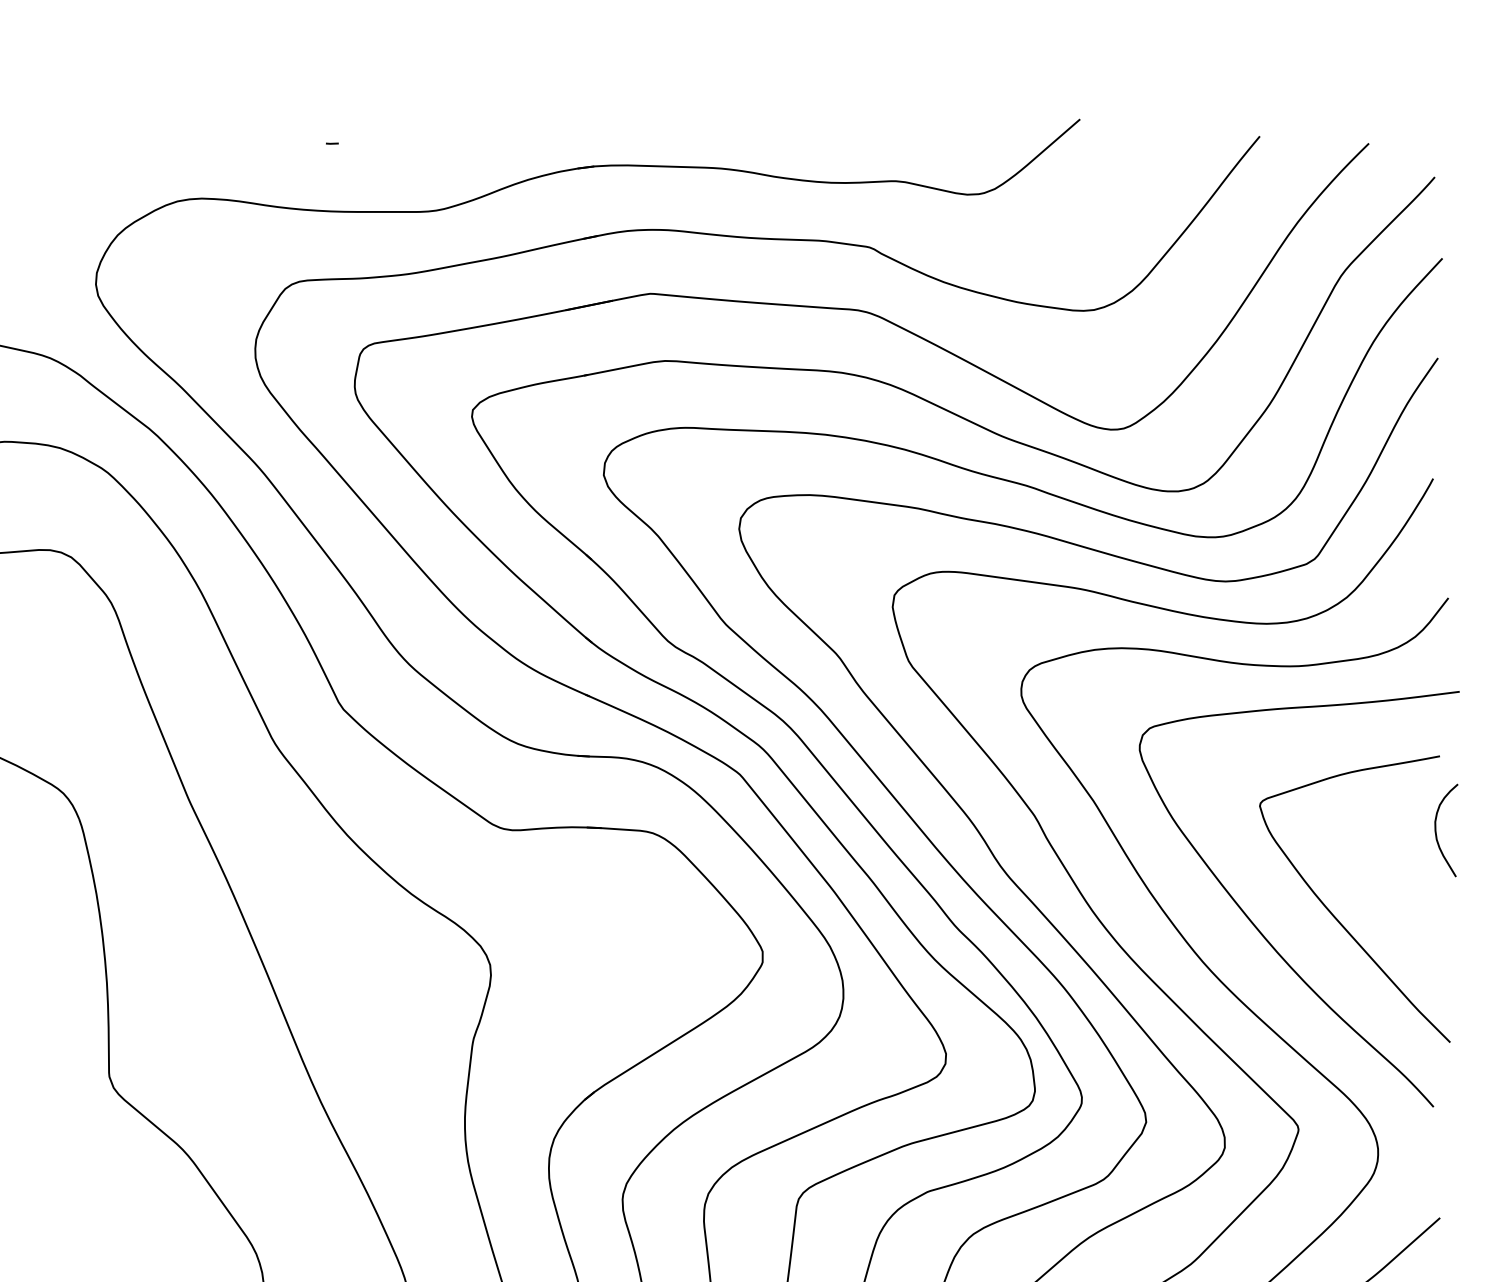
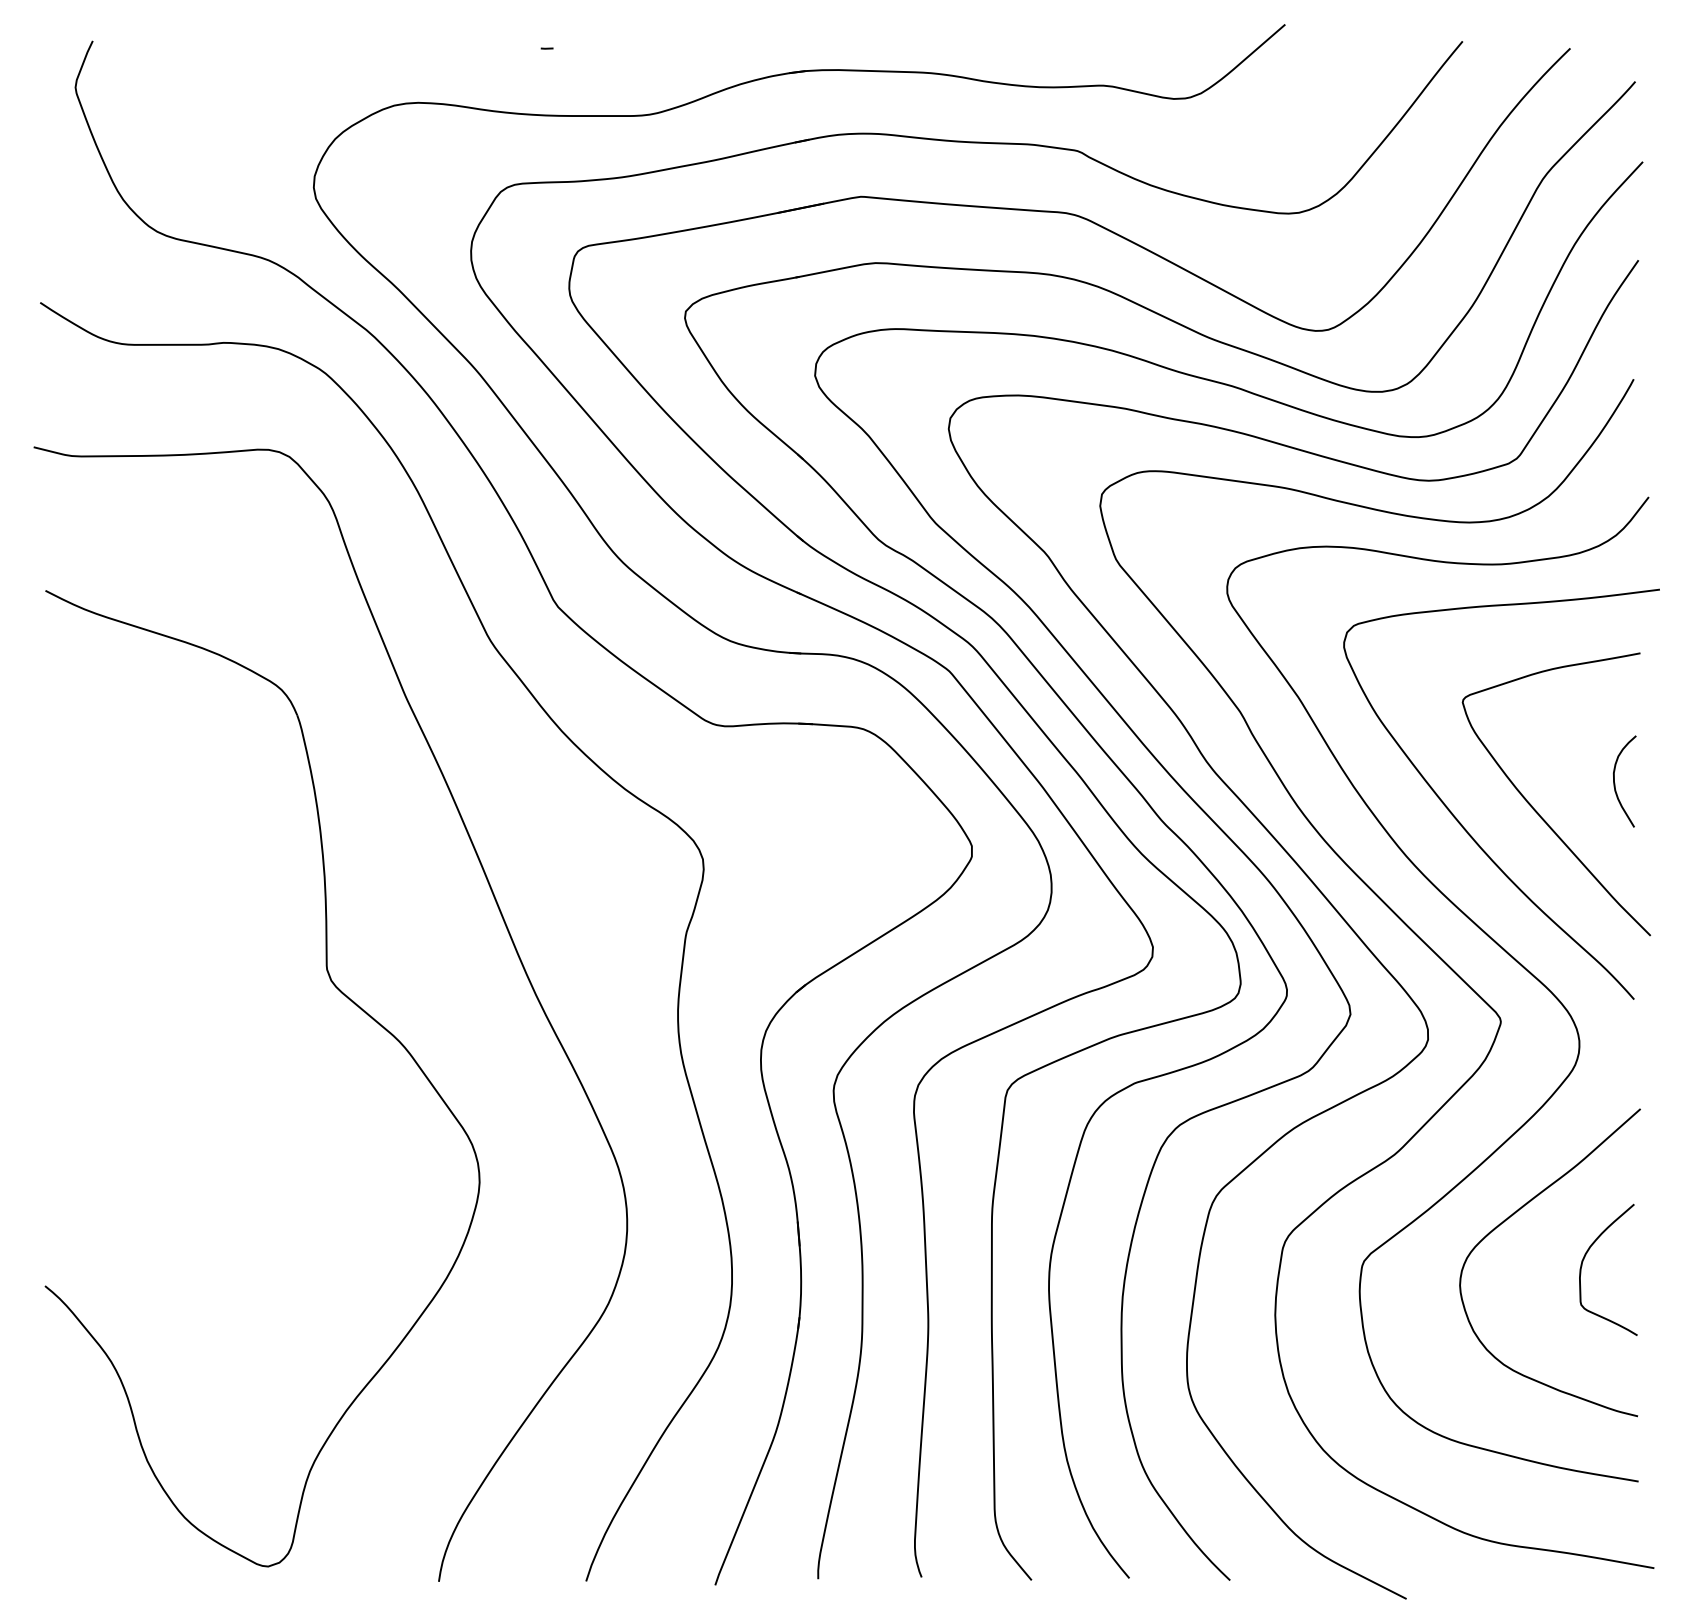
curve: (1436, 832) -> (1615, 783), moved

